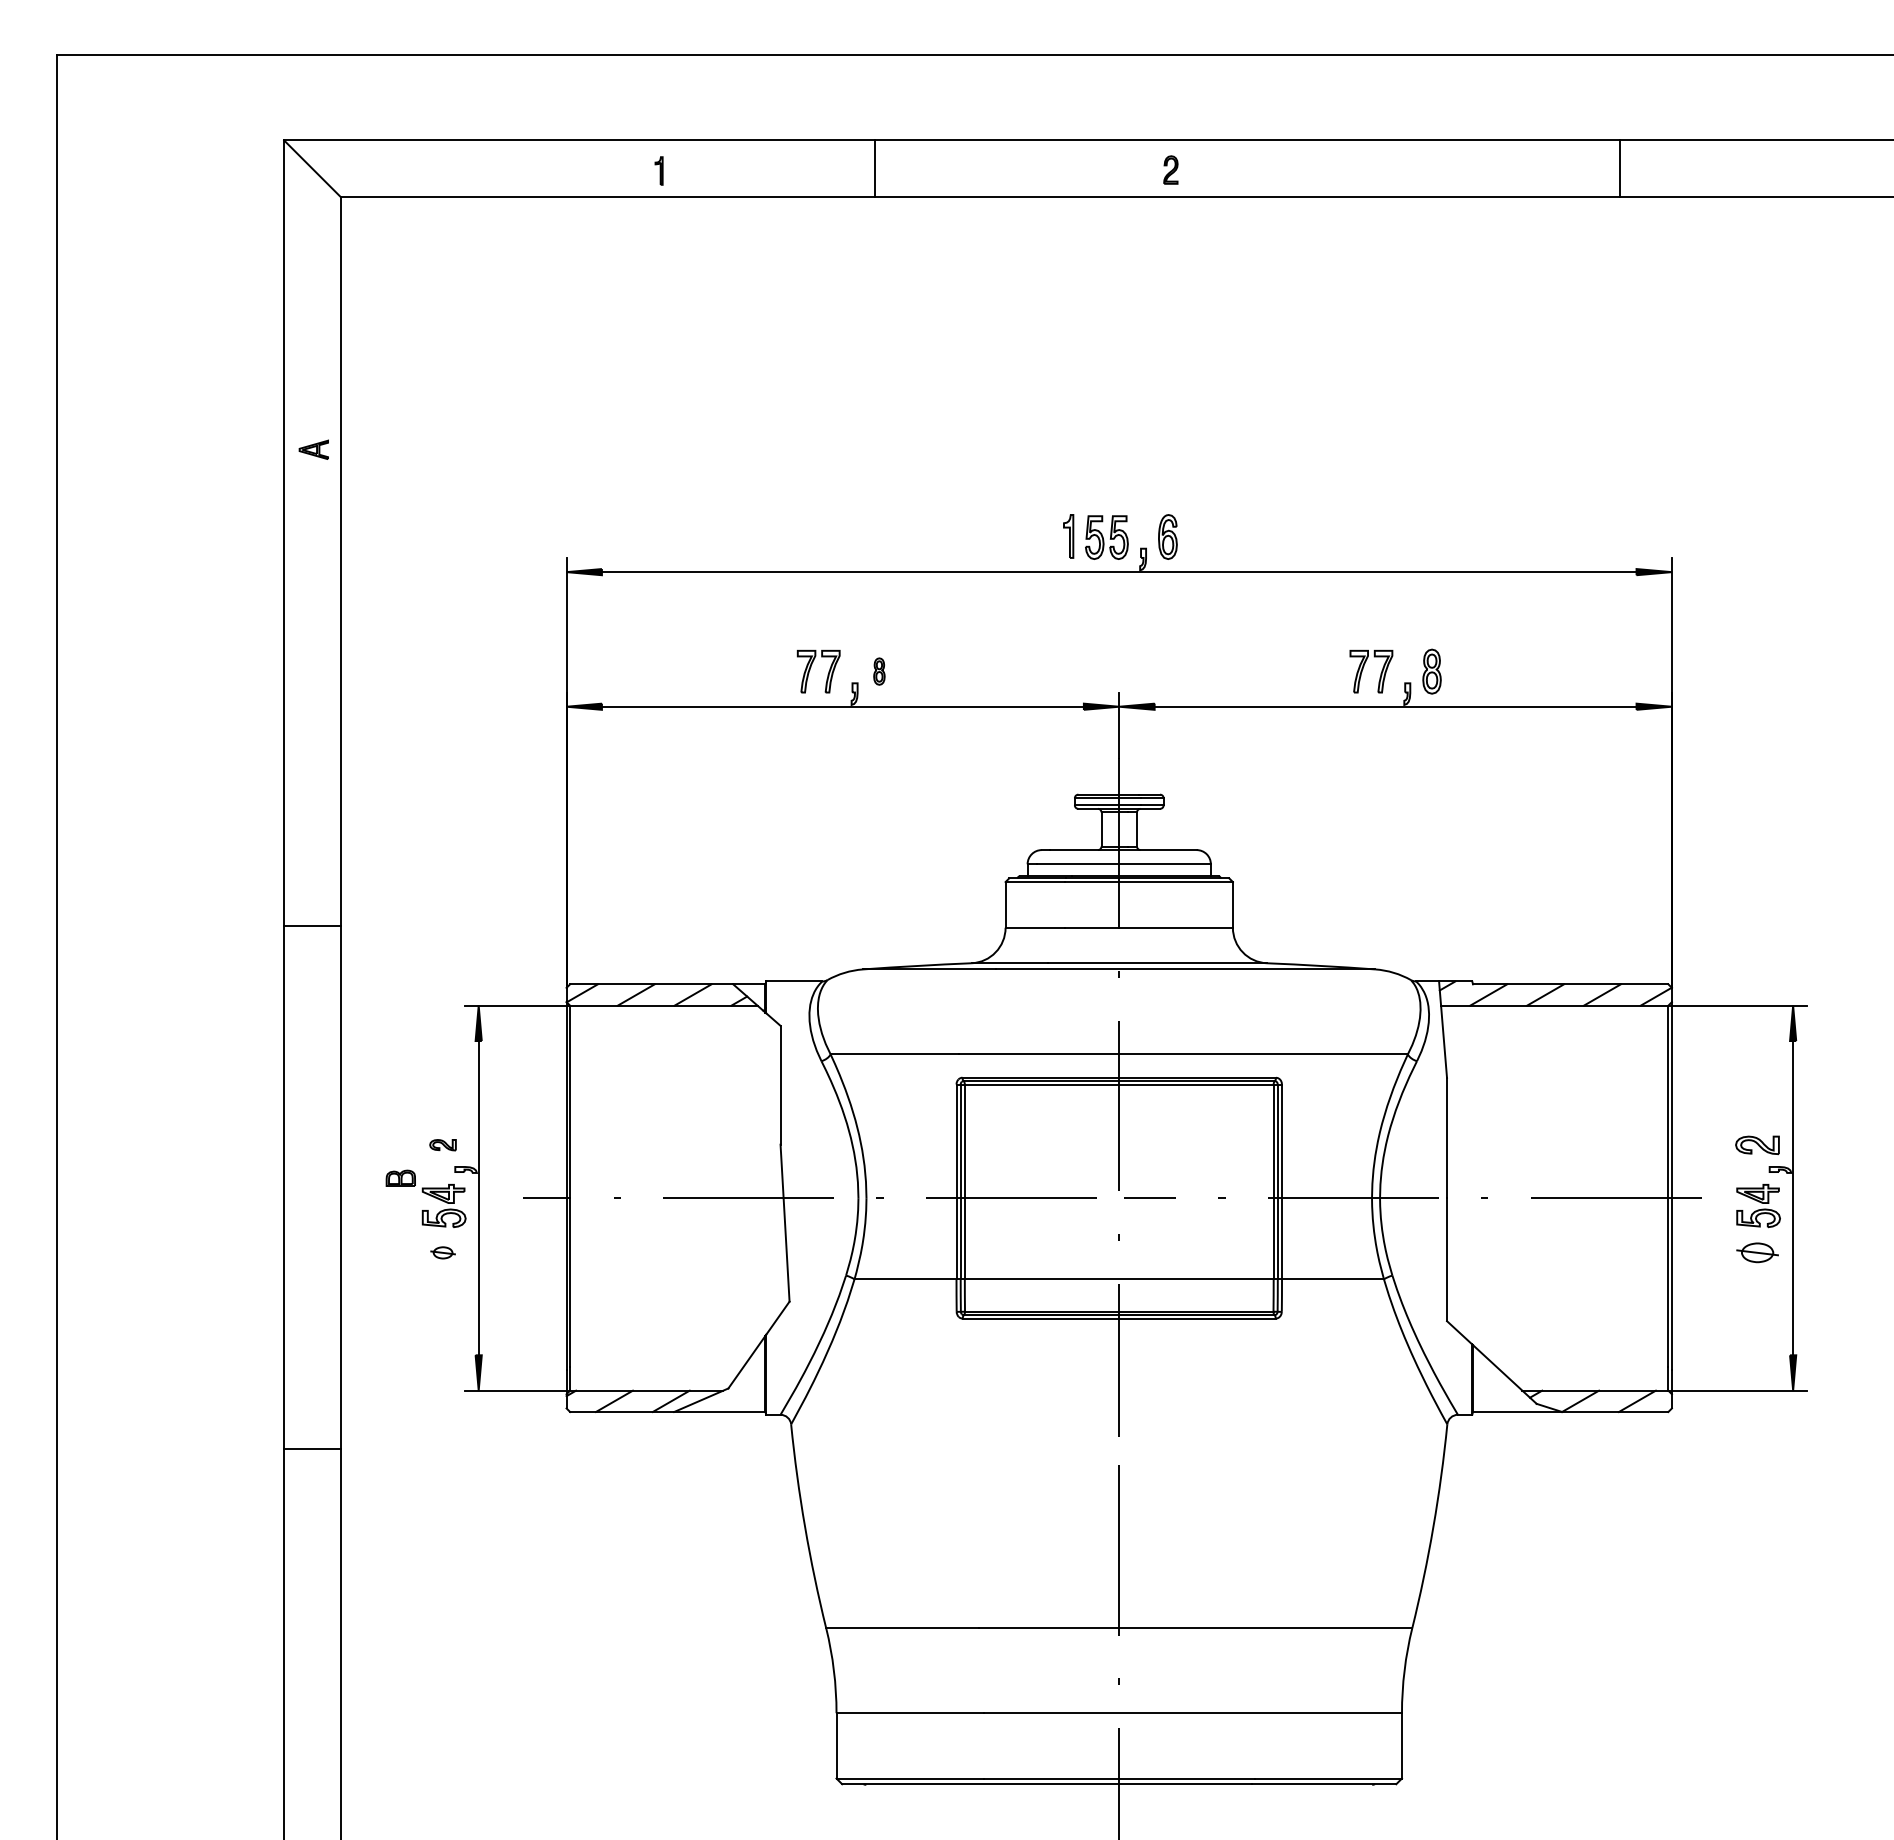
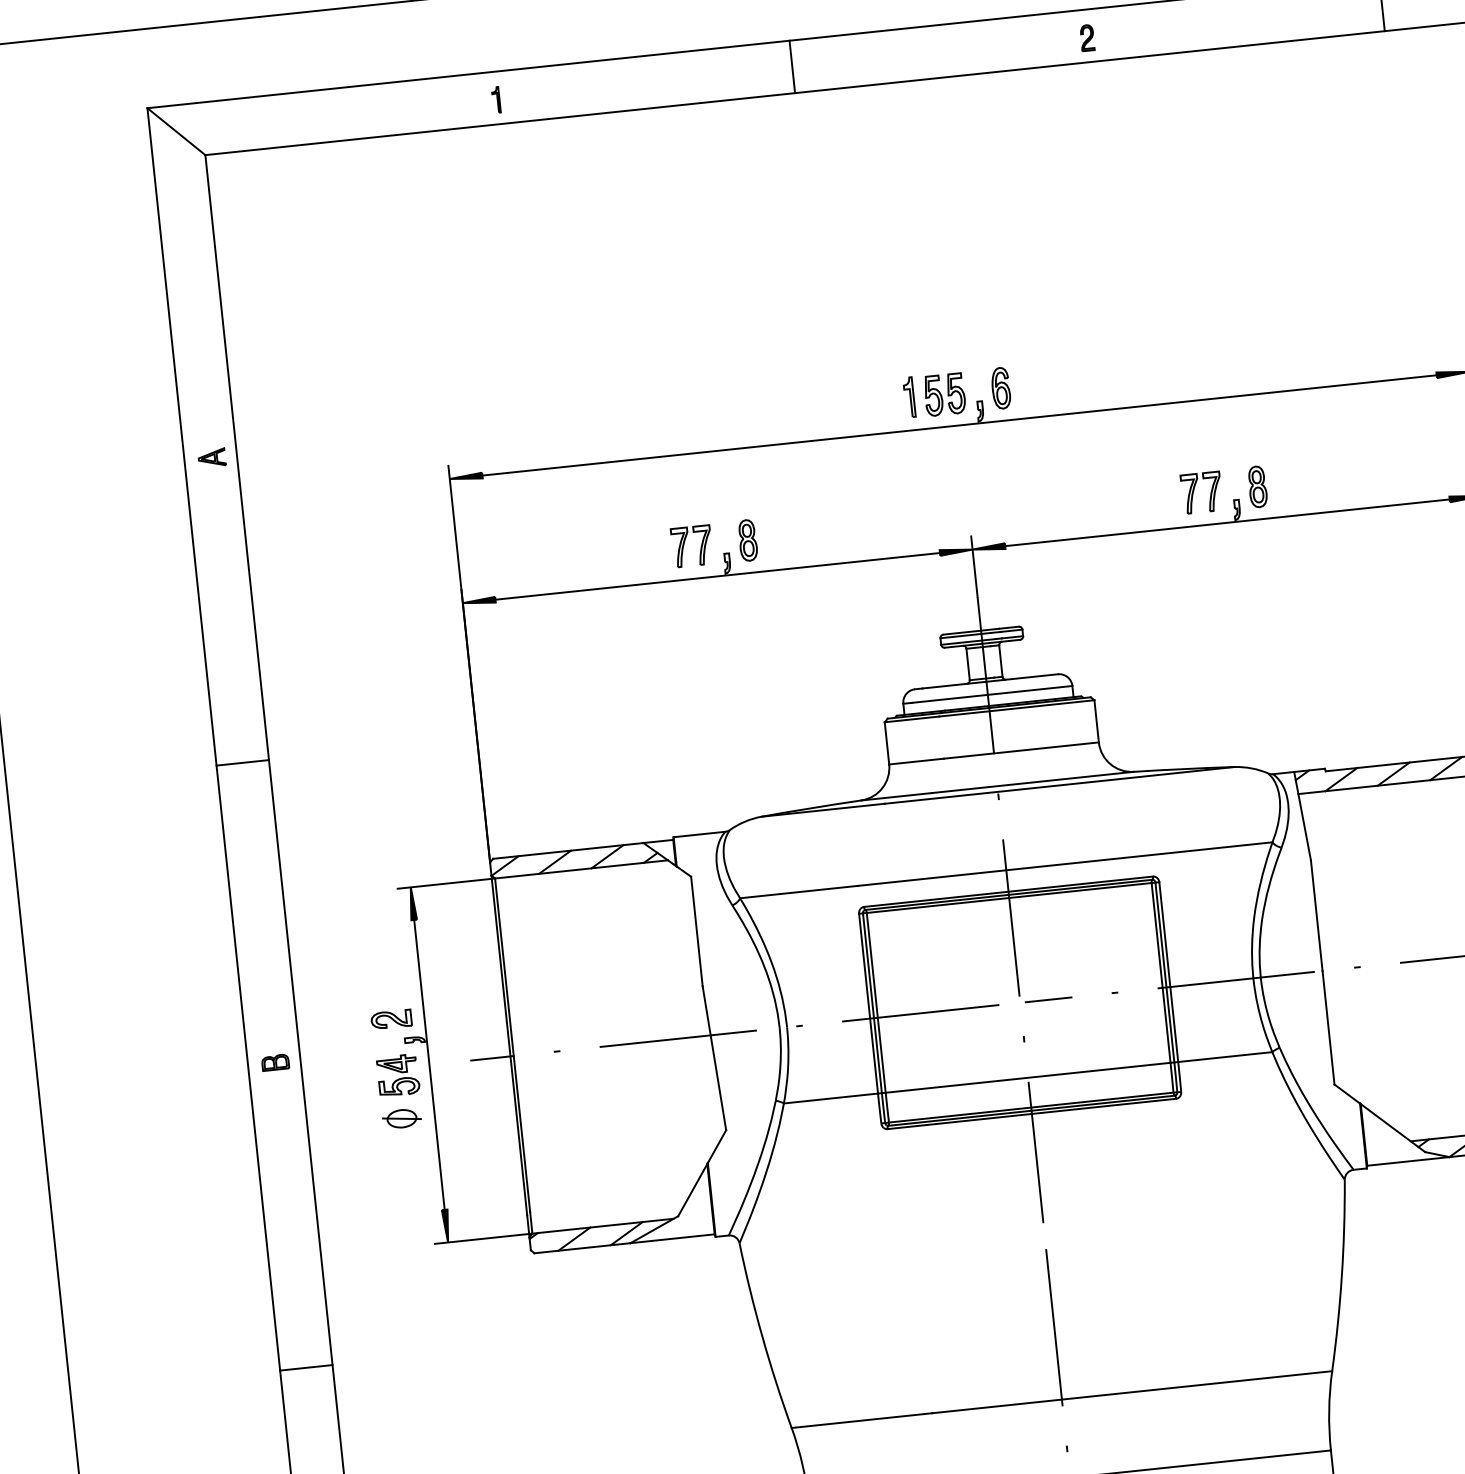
line: (875, 168) -> (792, 66), moved
part: (1170, 169) -> (1086, 37), moved
part: (313, 449) -> (211, 457), moved
part: (879, 671) -> (748, 540), size x1.67
line: (312, 926) -> (242, 763), moved
part: (442, 1144) -> (390, 1018), size x1.67
part: (400, 1177) -> (275, 1061), moved
part: (442, 1252) -> (401, 1118), size x1.67
line: (312, 1449) -> (306, 1368), moved

